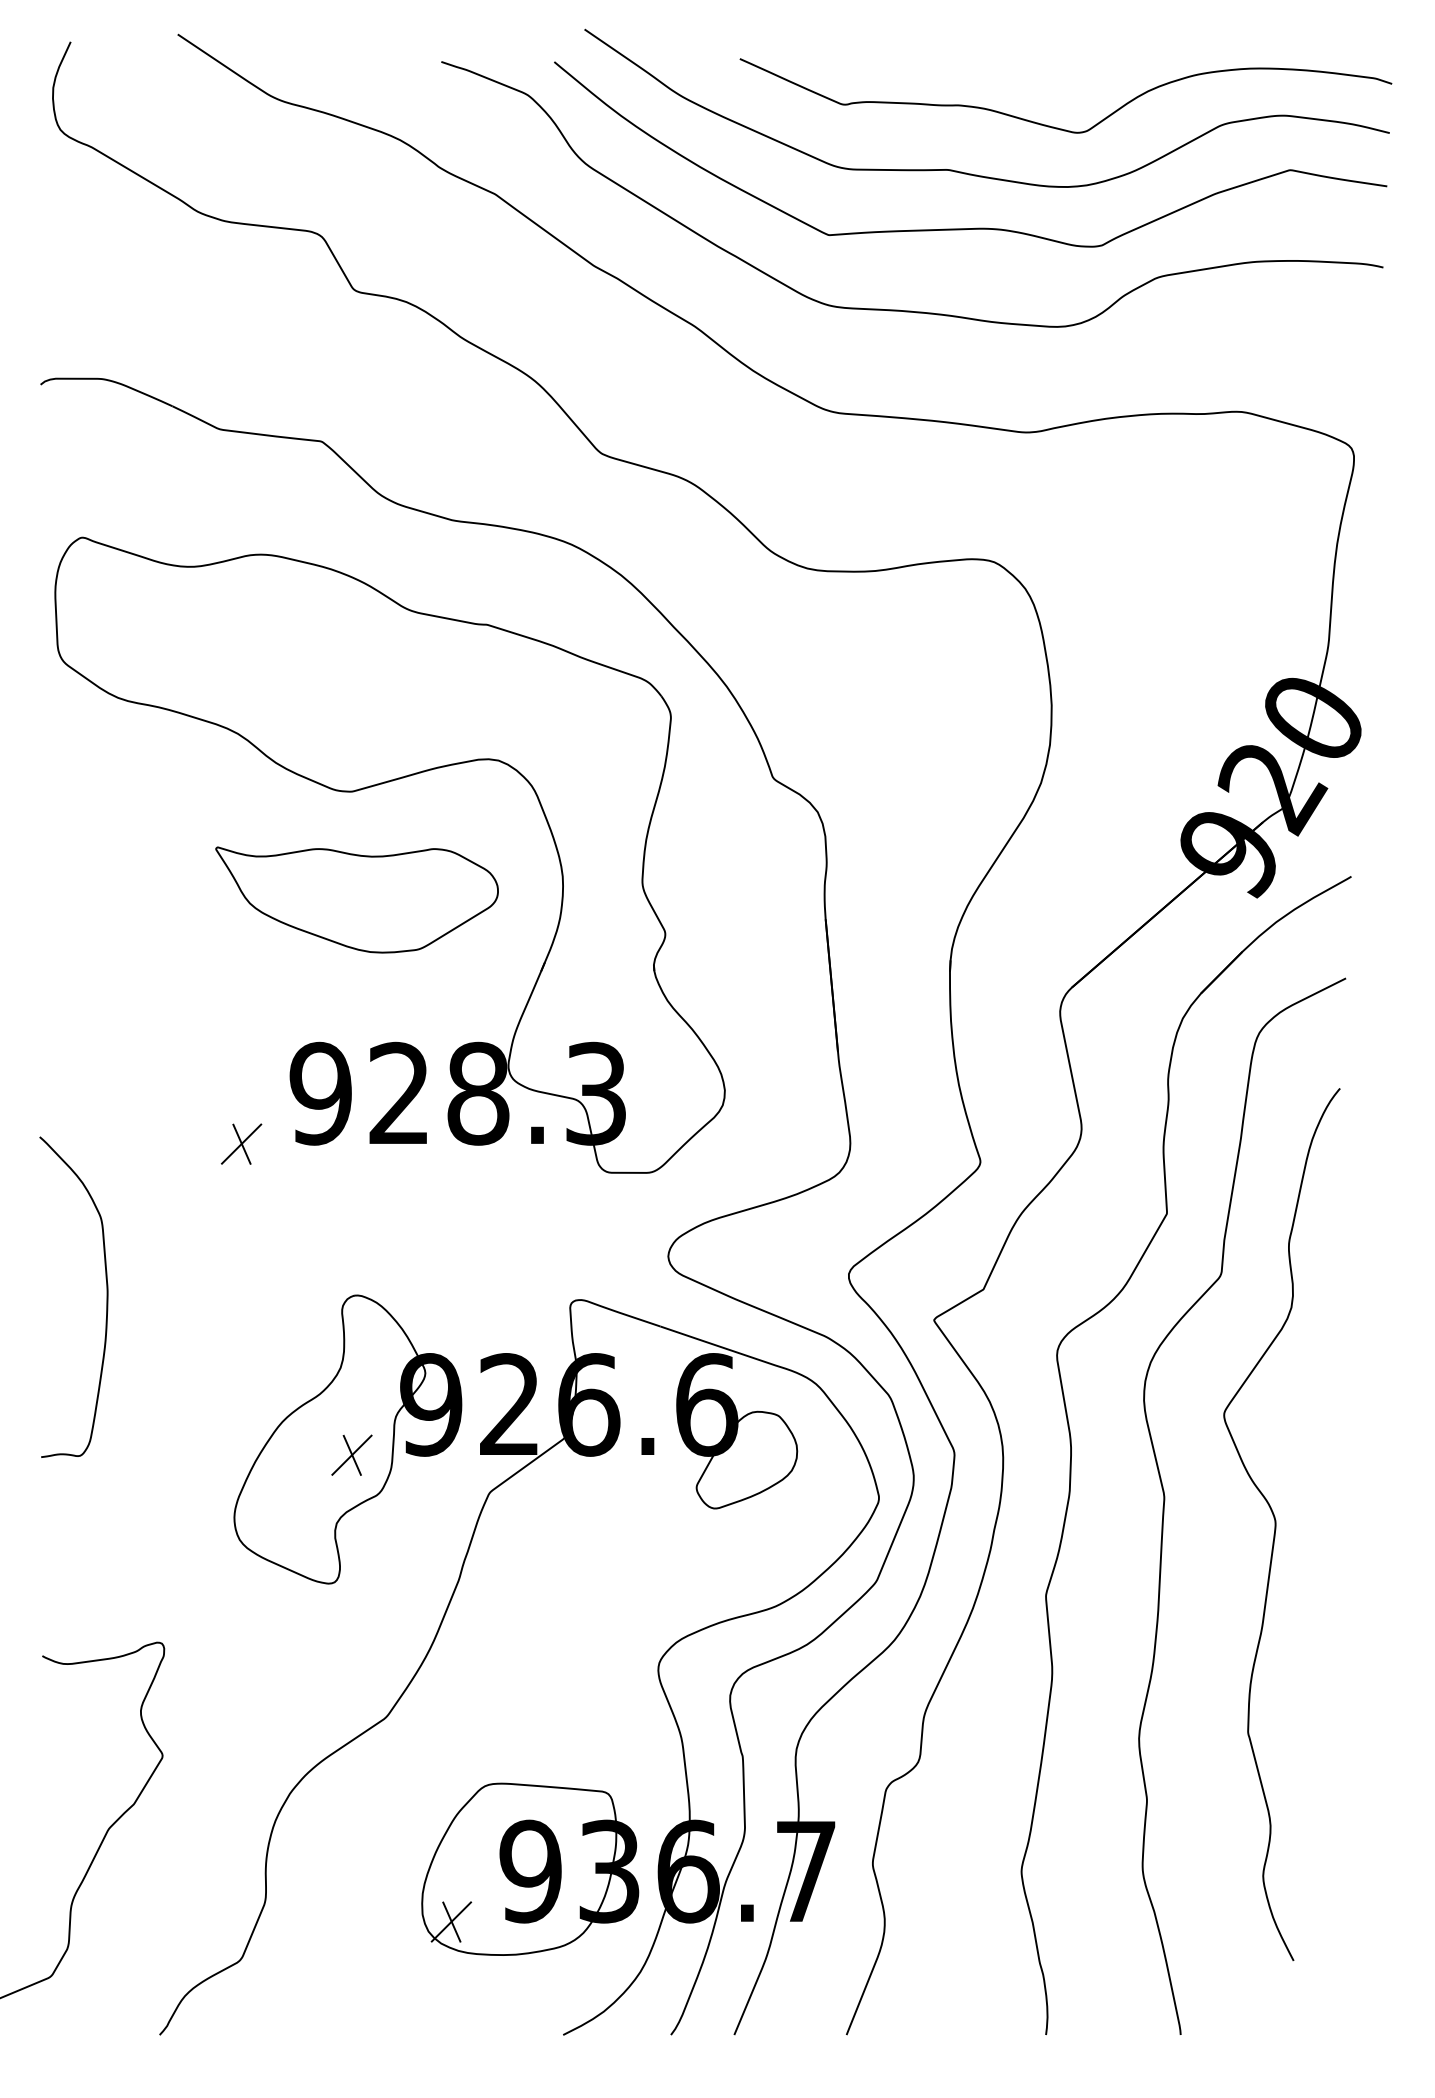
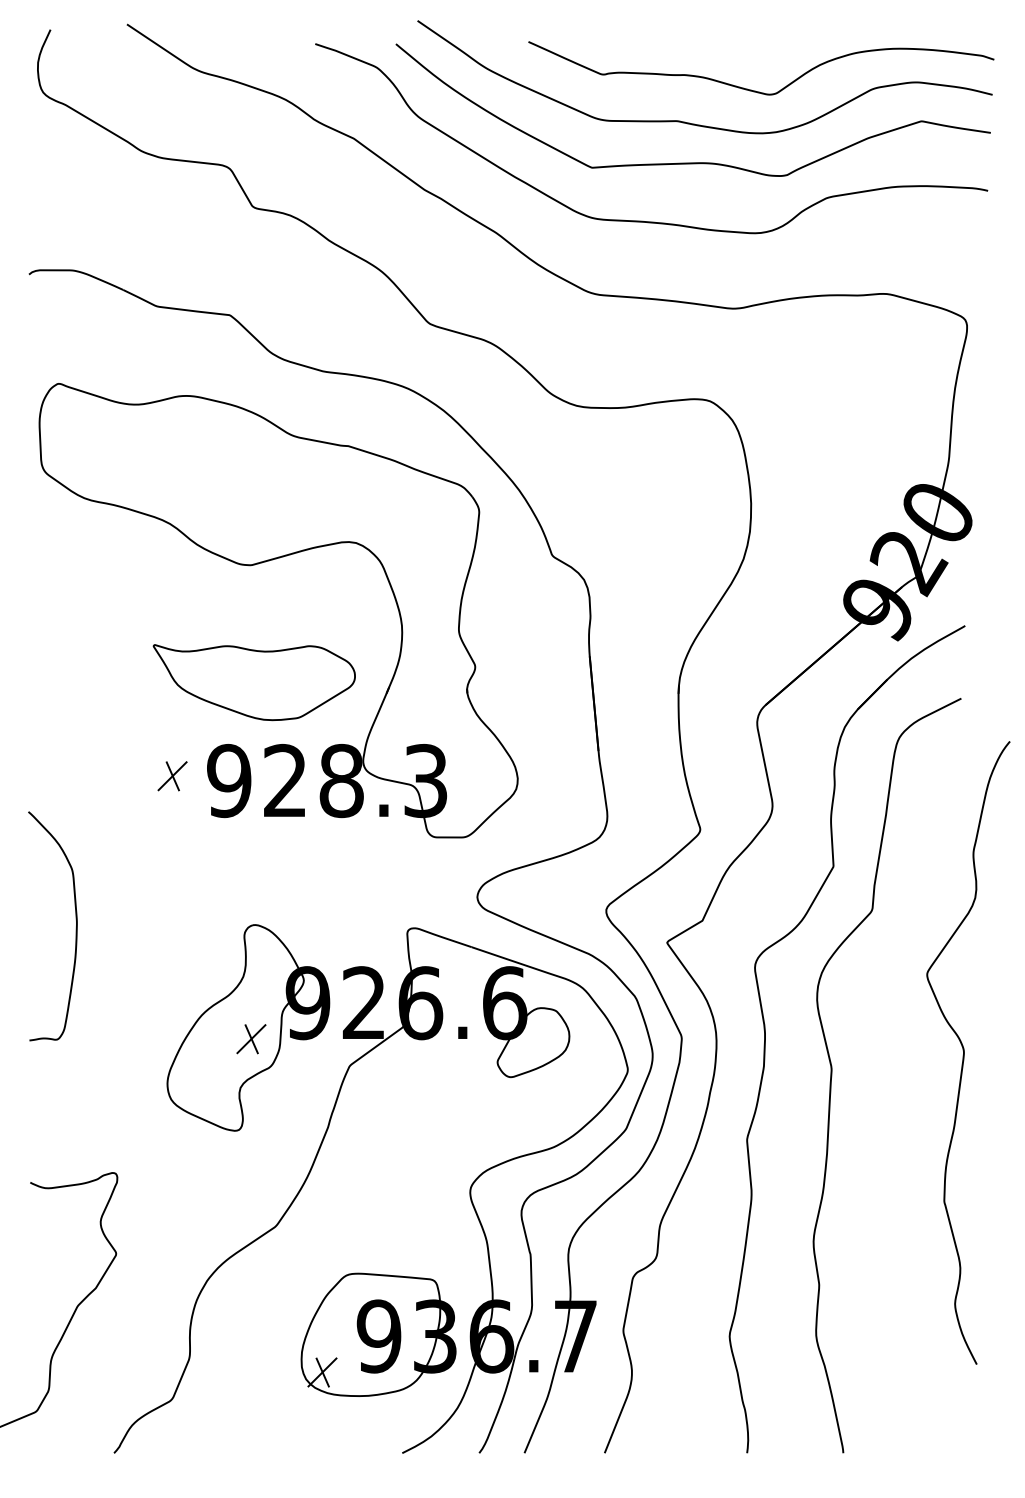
part: (356, 899) -> (253, 682), moved
part: (241, 1143) -> (172, 775), moved
curve: (1276, 1524) -> (964, 1052), moved

